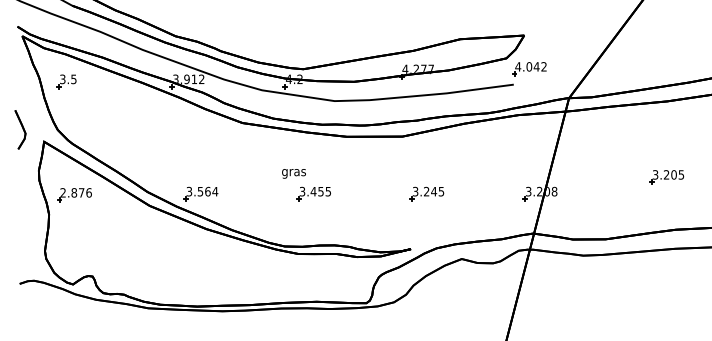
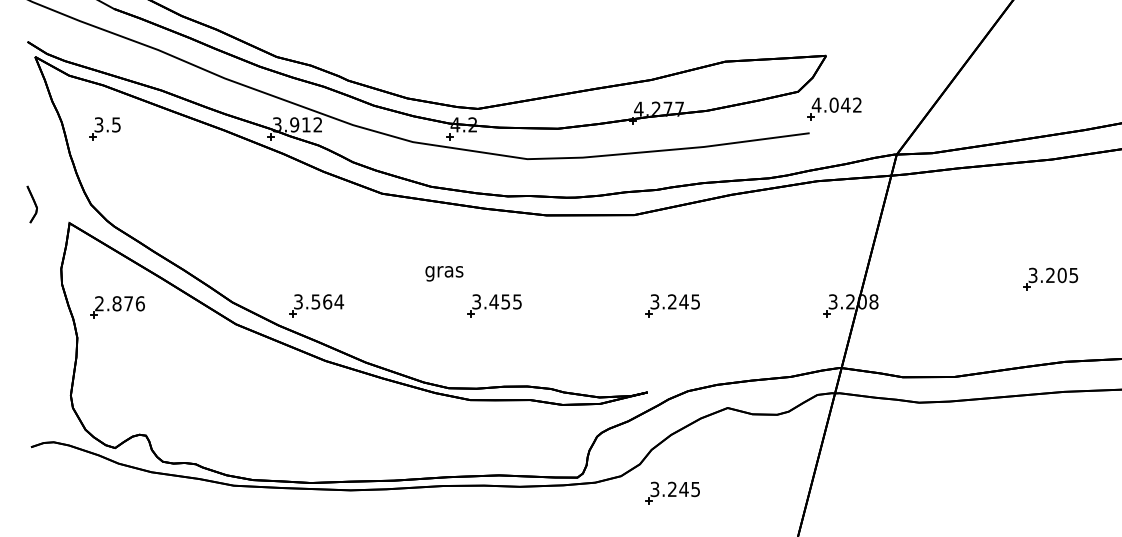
part: (20, 129) -> (32, 203), size x0.6
text: (293, 173) -> (443, 273), moved
part: (426, 312) -> (672, 492), added

